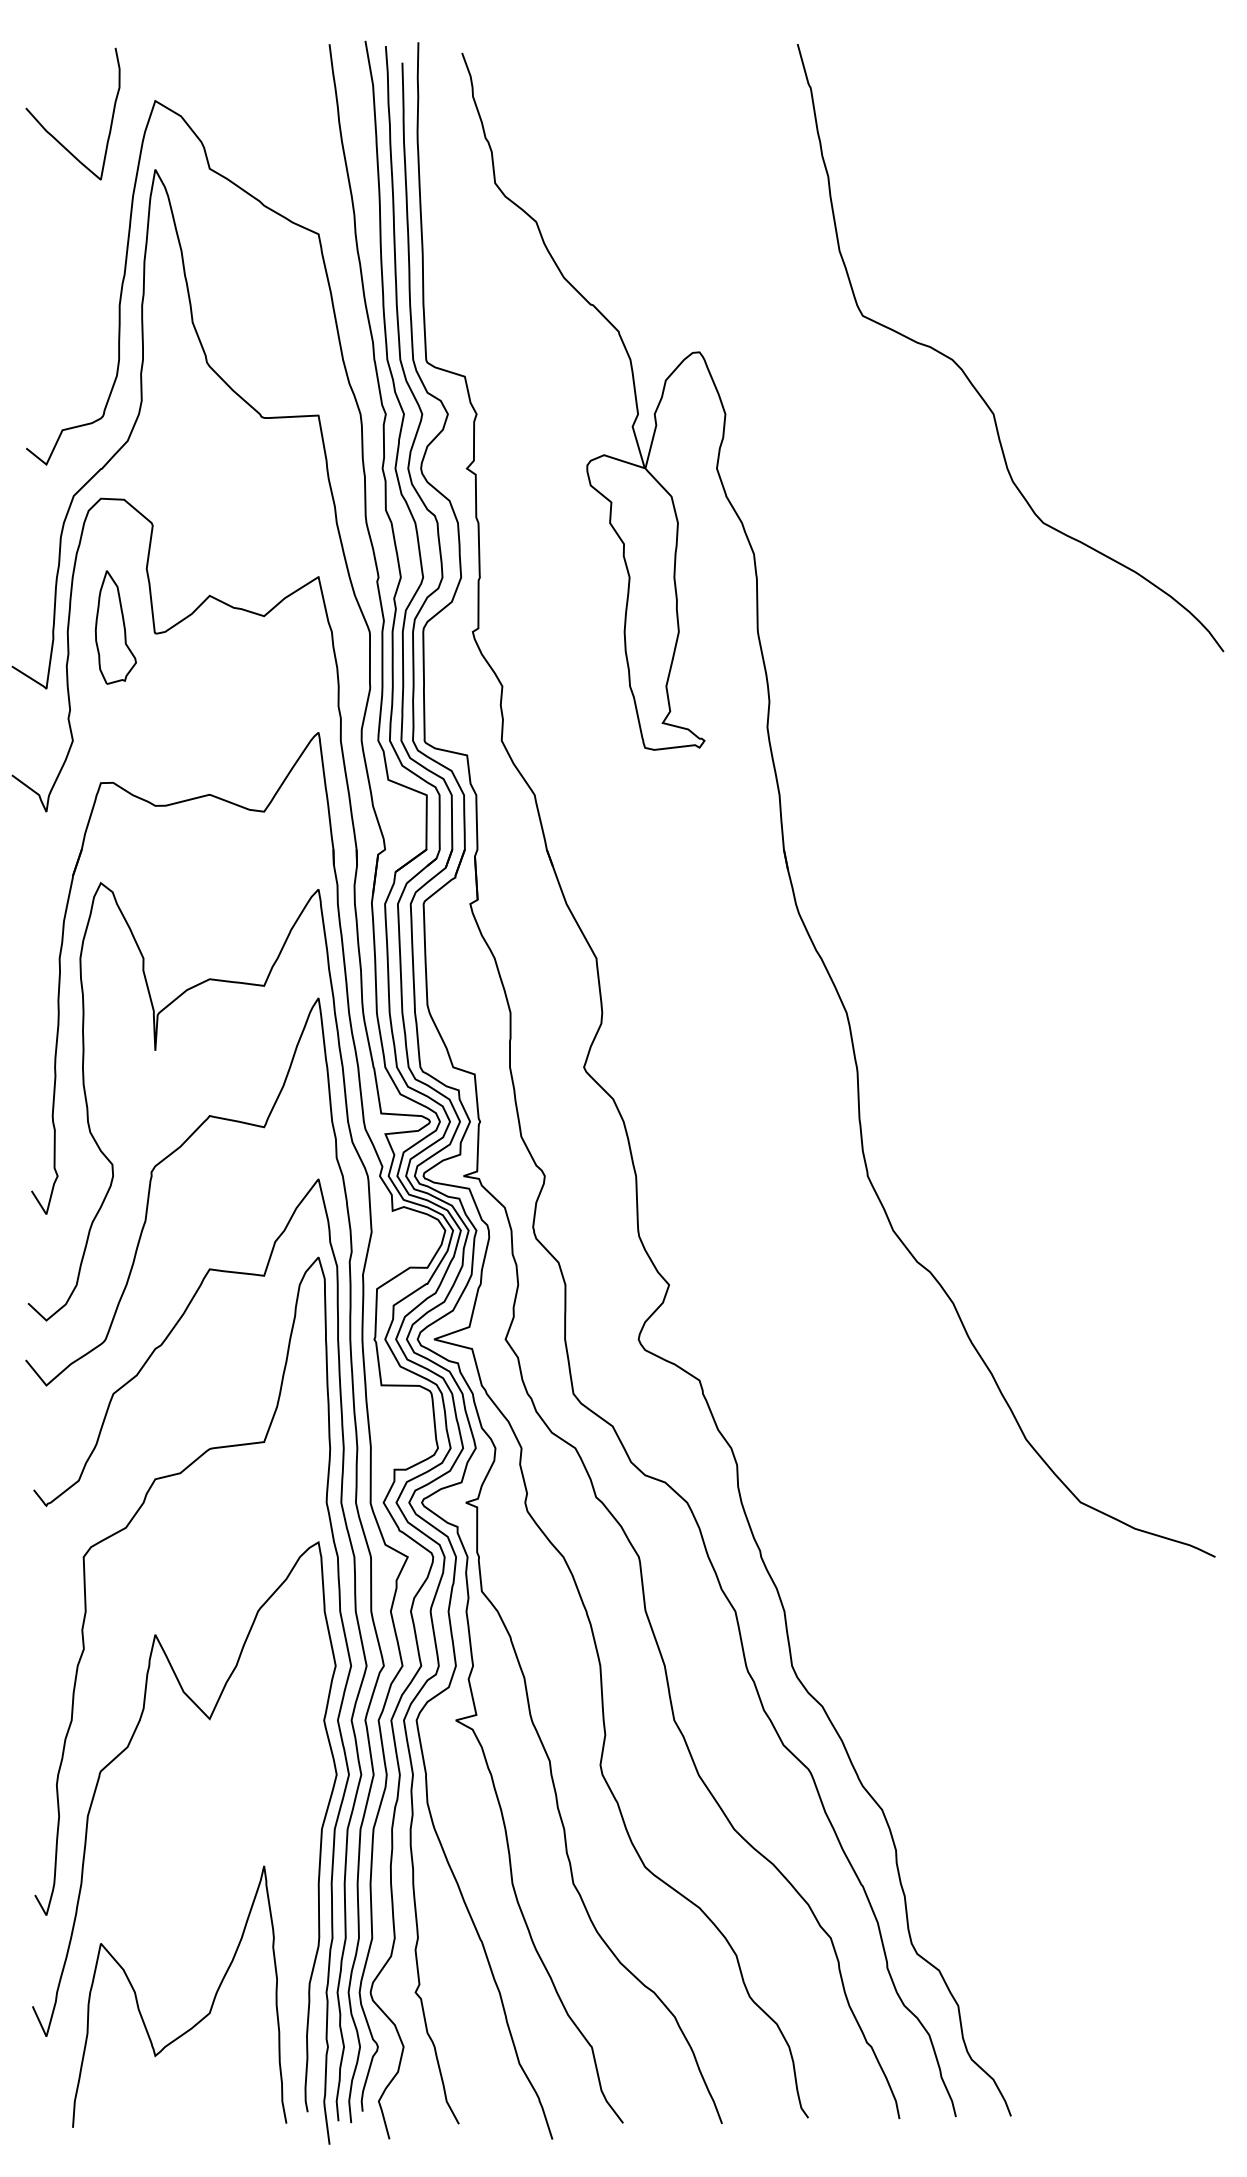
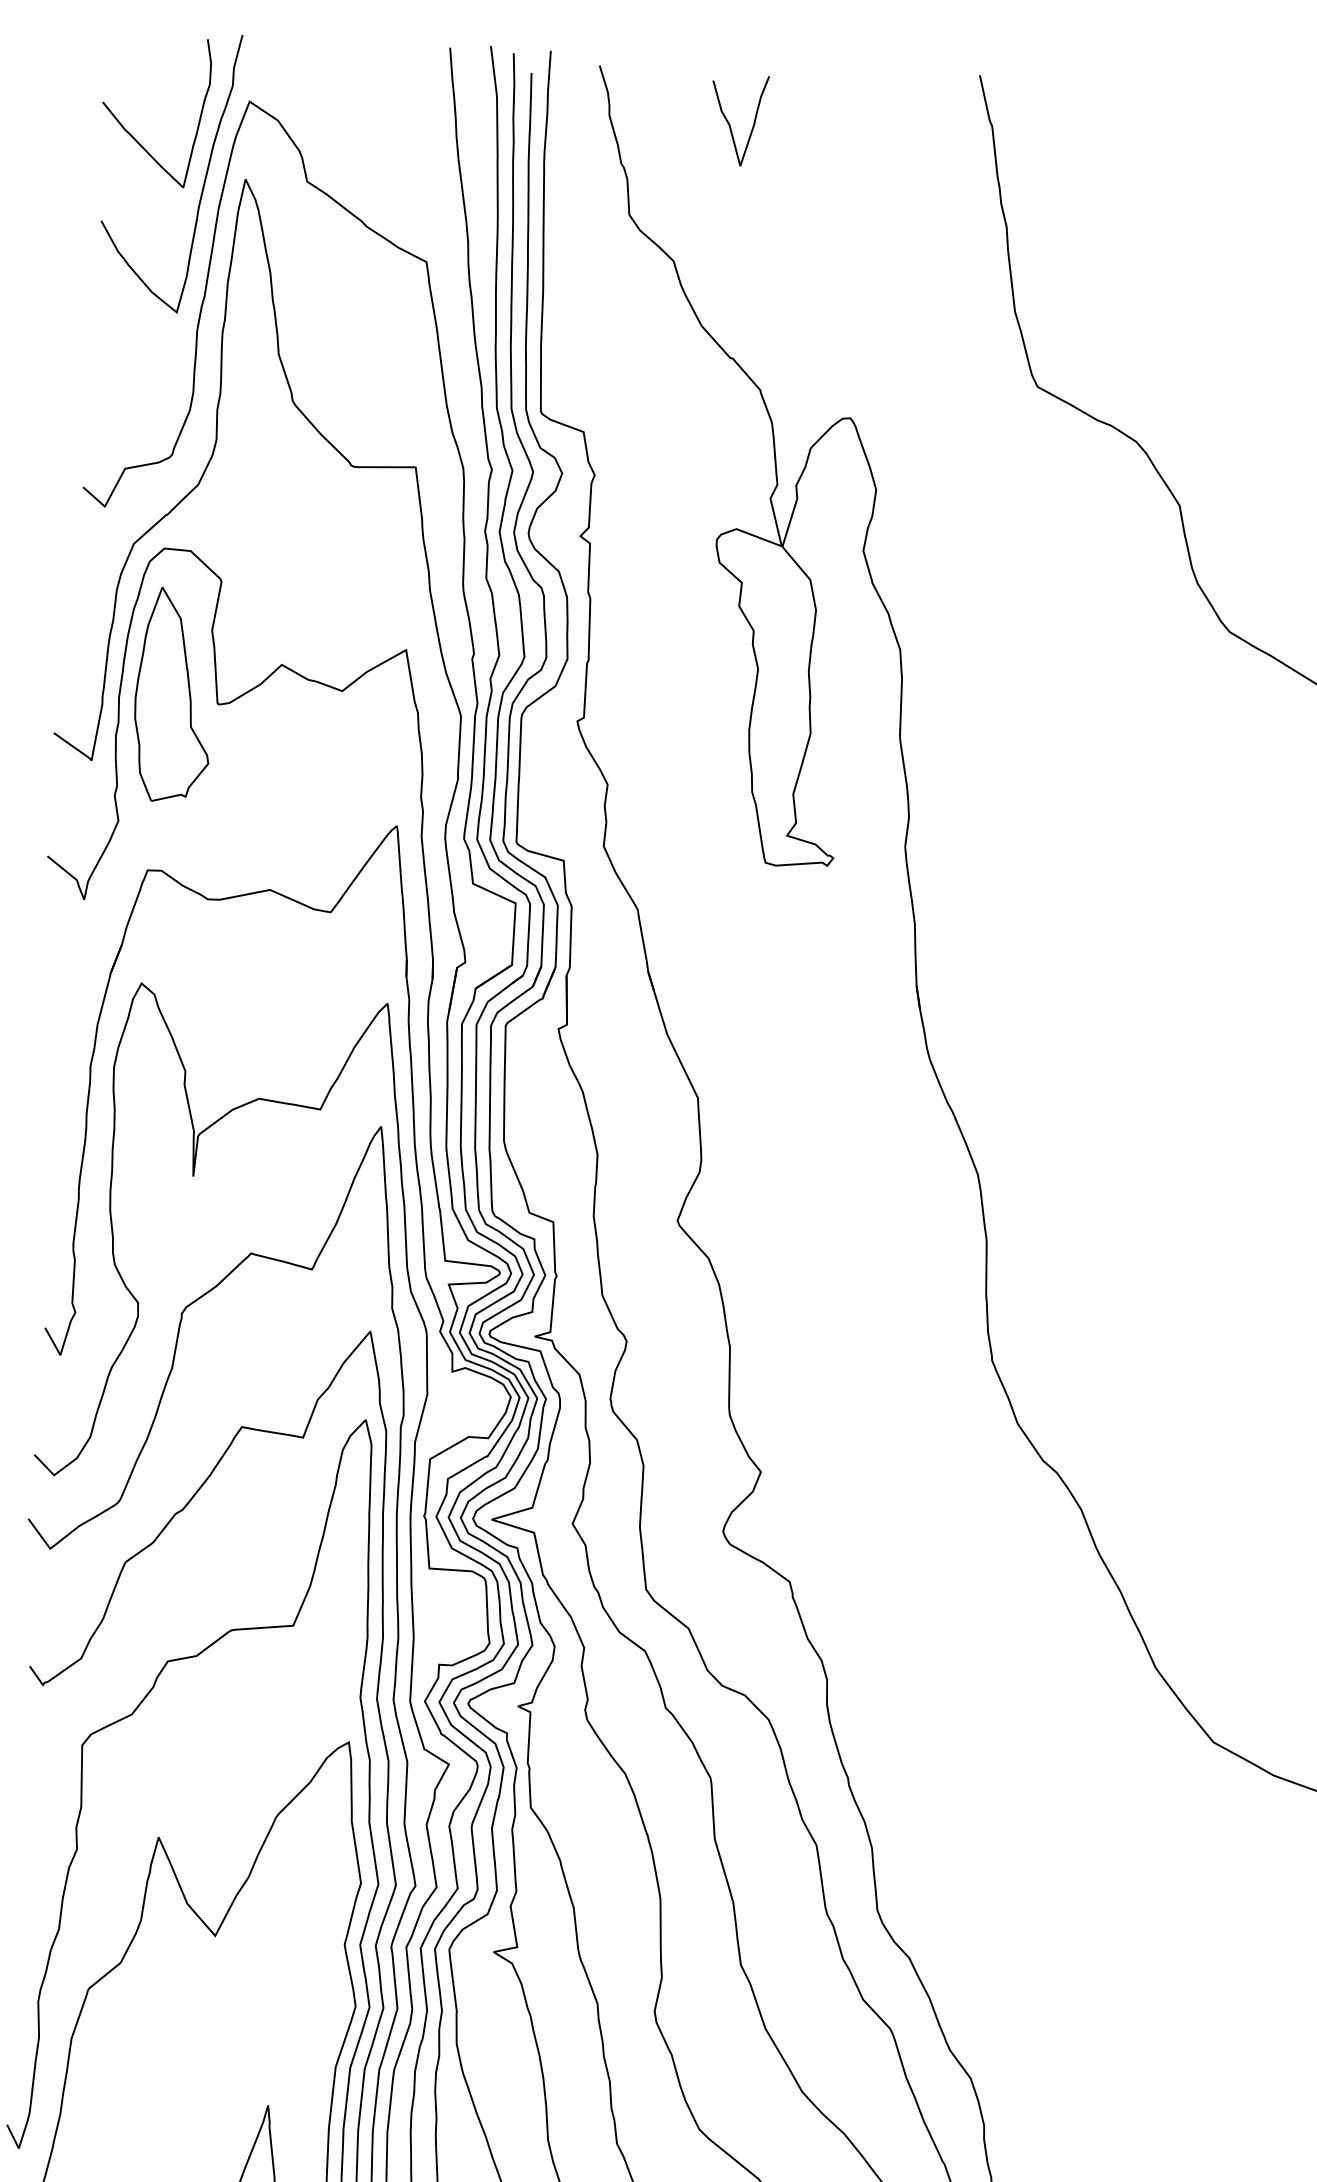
curve: (579, 97) -> (729, 122), added
curve: (118, 172) -> (203, 180), added
part: (115, 627) -> (173, 695), size x1.67

